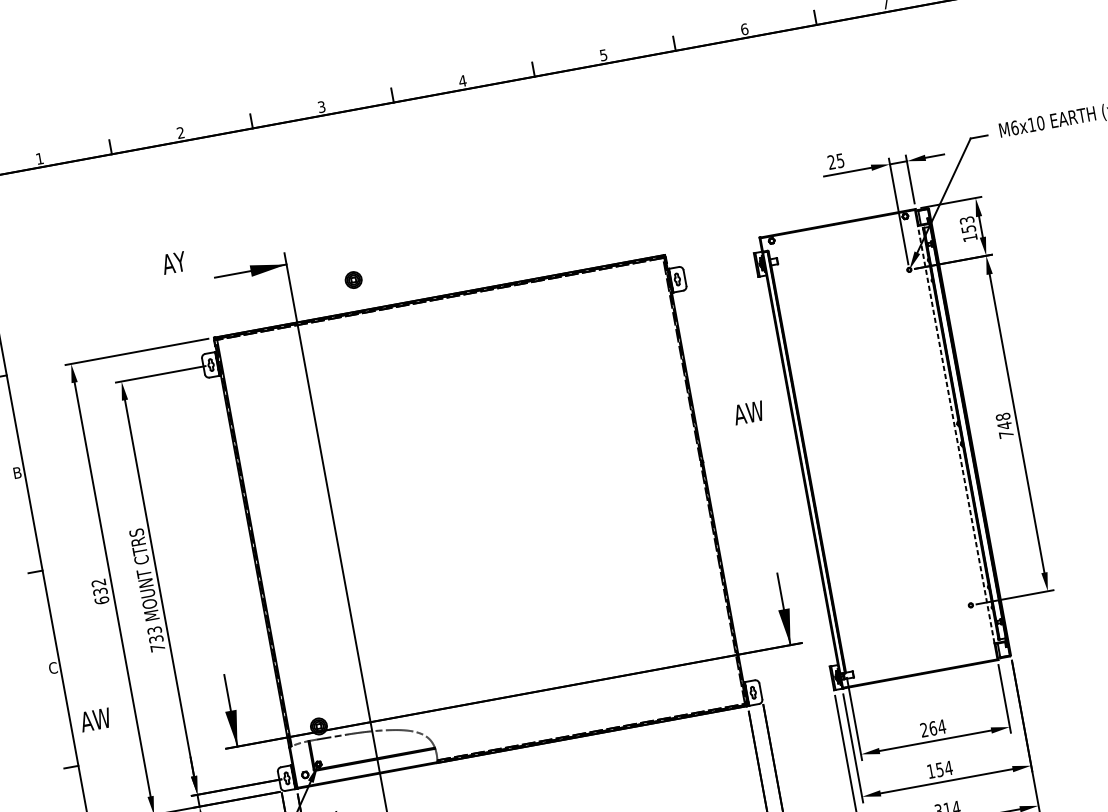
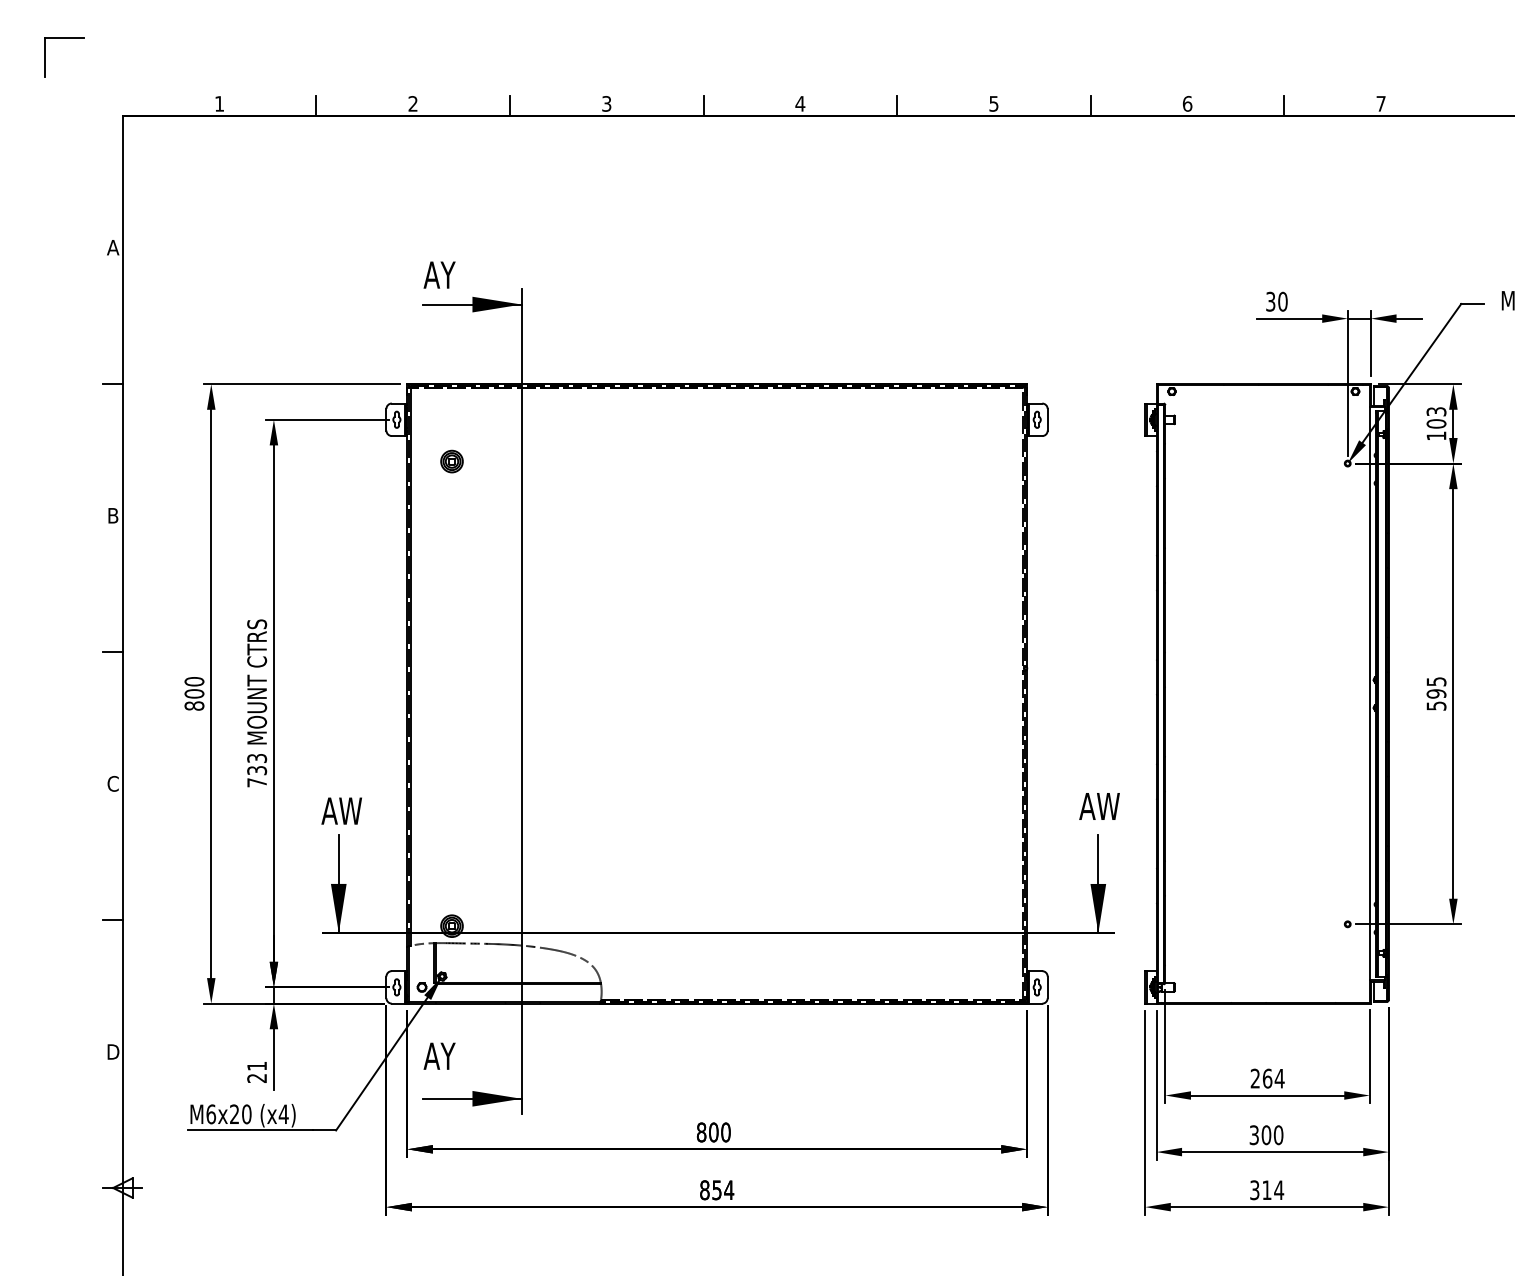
text: (835, 161) -> (1276, 301), 25 -> 30
text: (968, 228) -> (1436, 423), 153 -> 103
text: (173, 262) -> (439, 274), moved
part: (353, 280) -> (451, 461), moved
text: (748, 412) -> (1099, 806), moved
text: (1004, 425) -> (1436, 693), 748 -> 595
line: (955, 434) -> (1369, 693), dashed -> solid
text: (100, 591) -> (194, 693), 632 -> 800
text: (95, 719) -> (341, 810), moved
text: (939, 770) -> (1266, 1135), 154 -> 300

